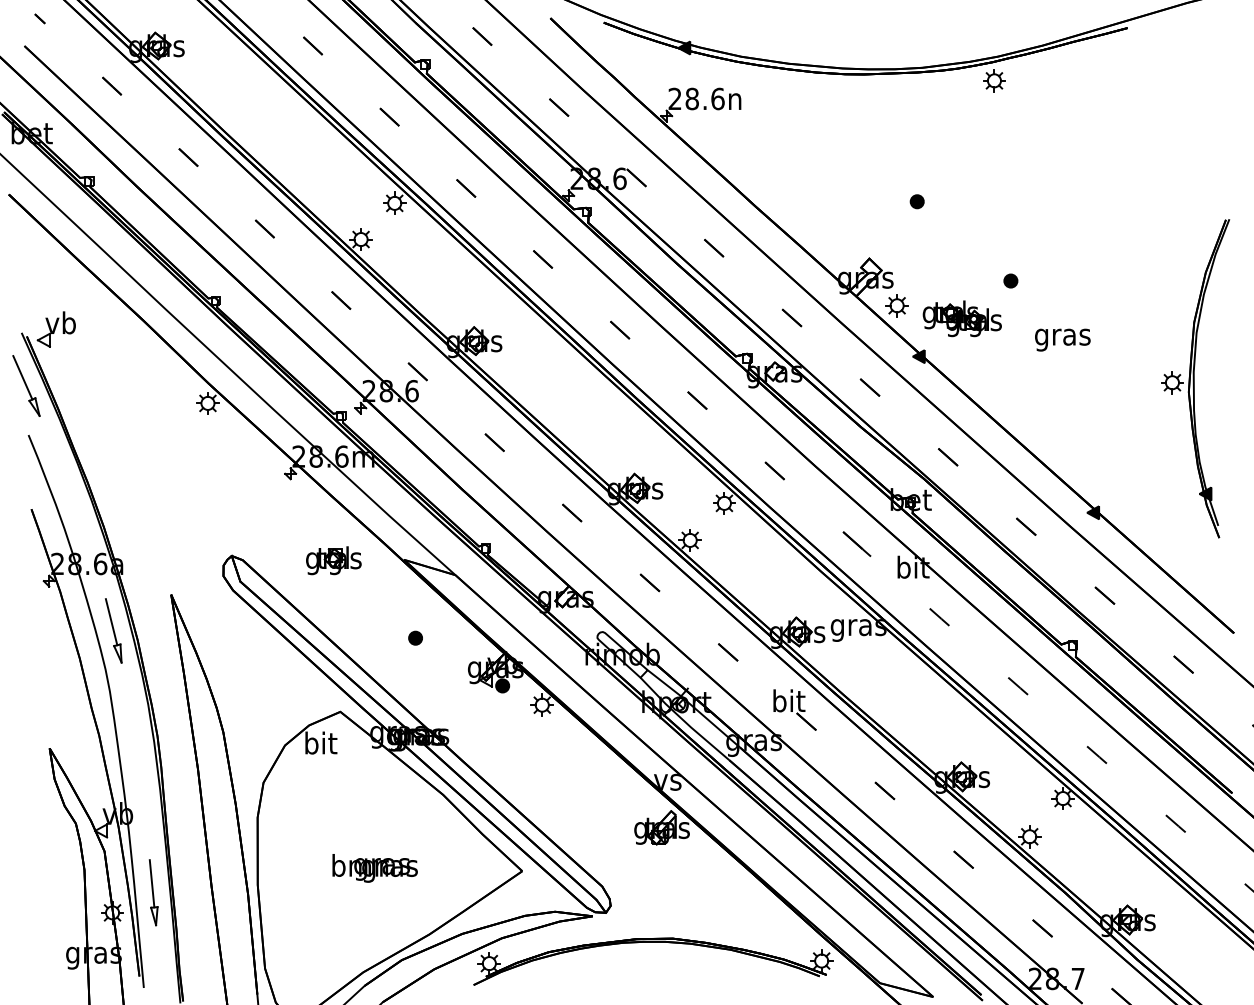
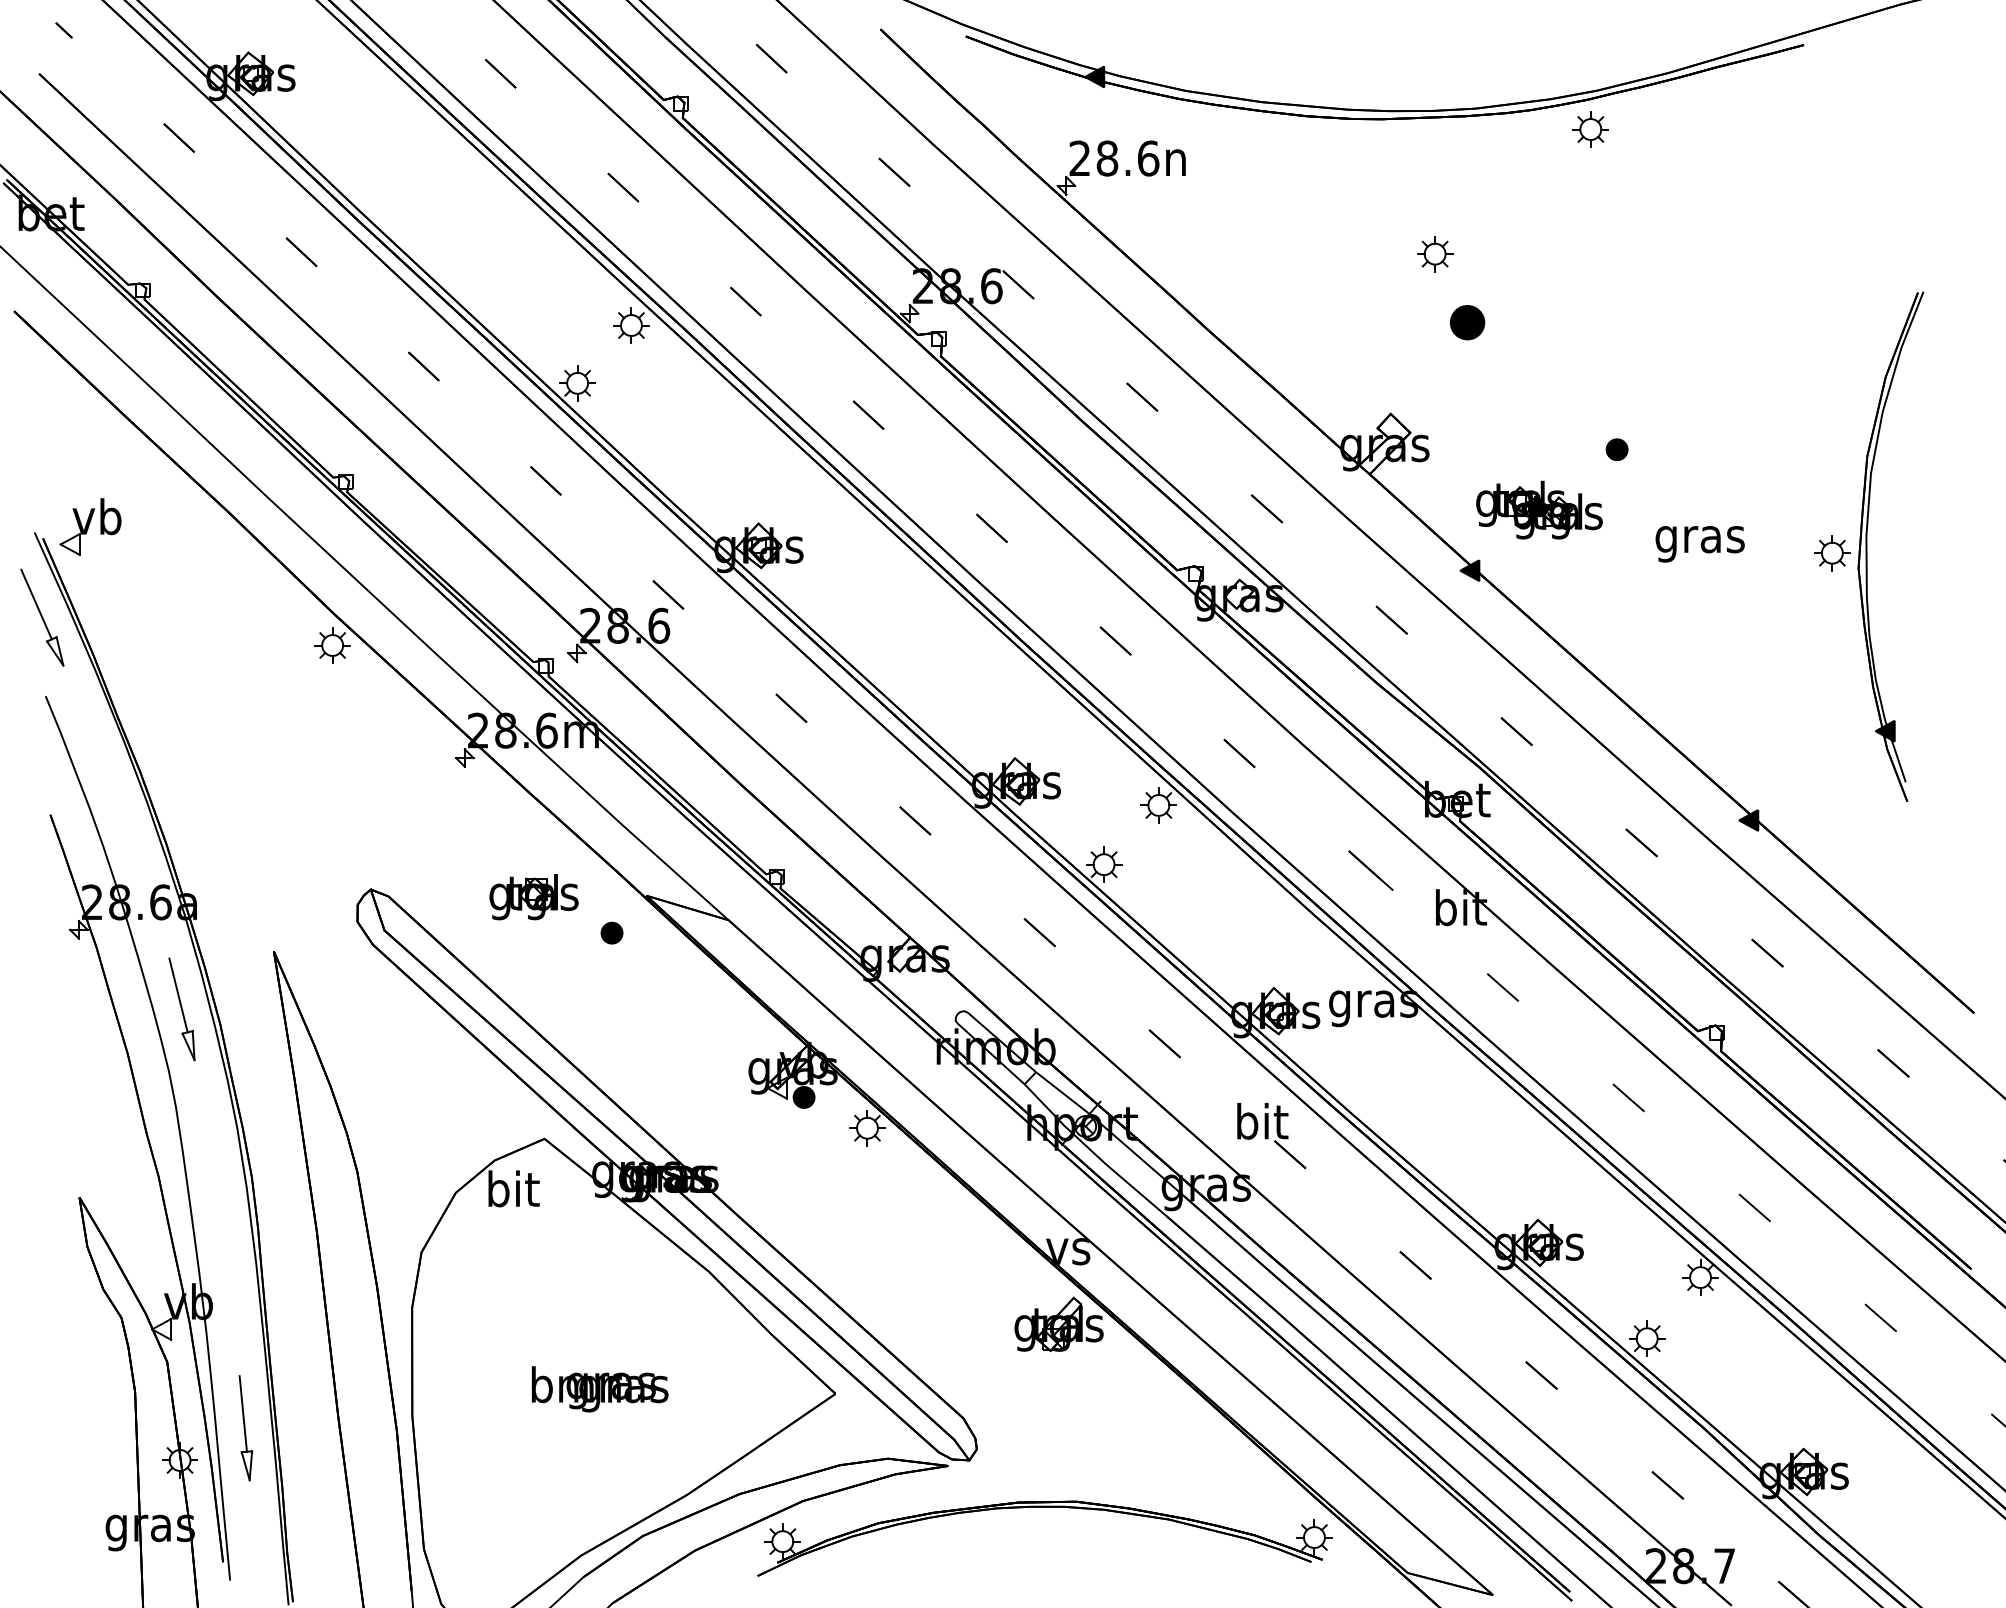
part: (916, 201) -> (1466, 322), size x1.6
part: (896, 305) -> (1434, 253), moved
part: (1195, 378) -> (1869, 546), moved
part: (415, 637) -> (611, 931), moved

